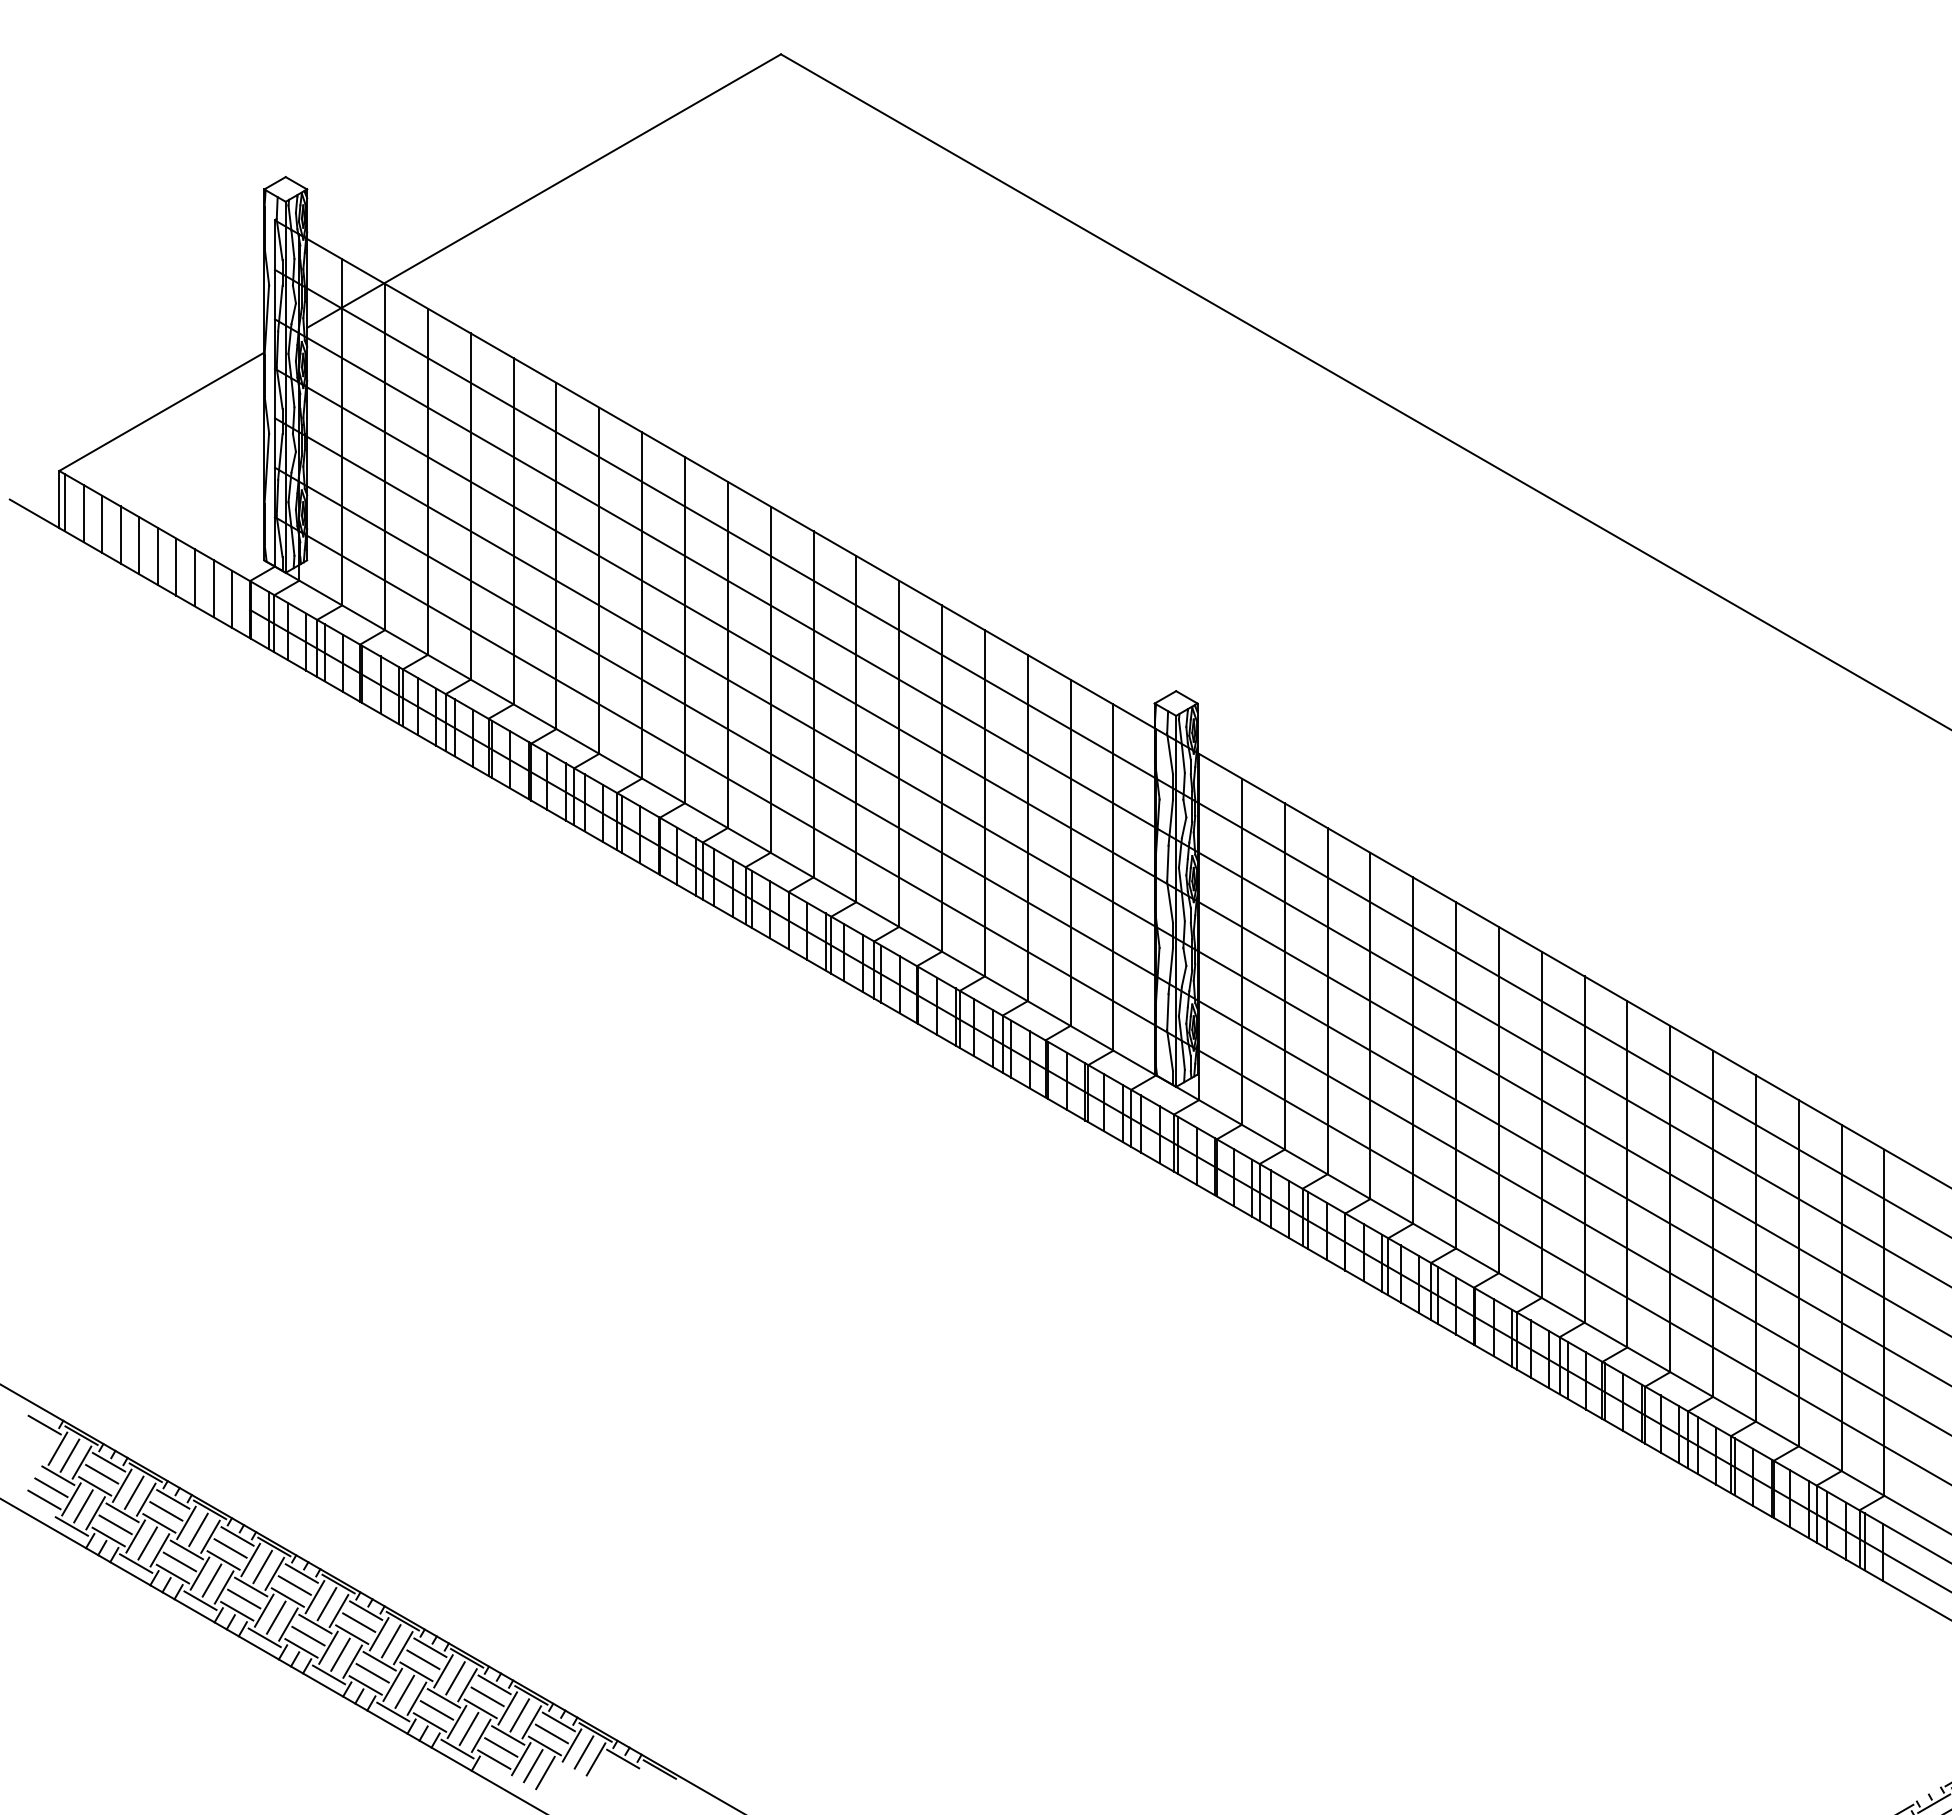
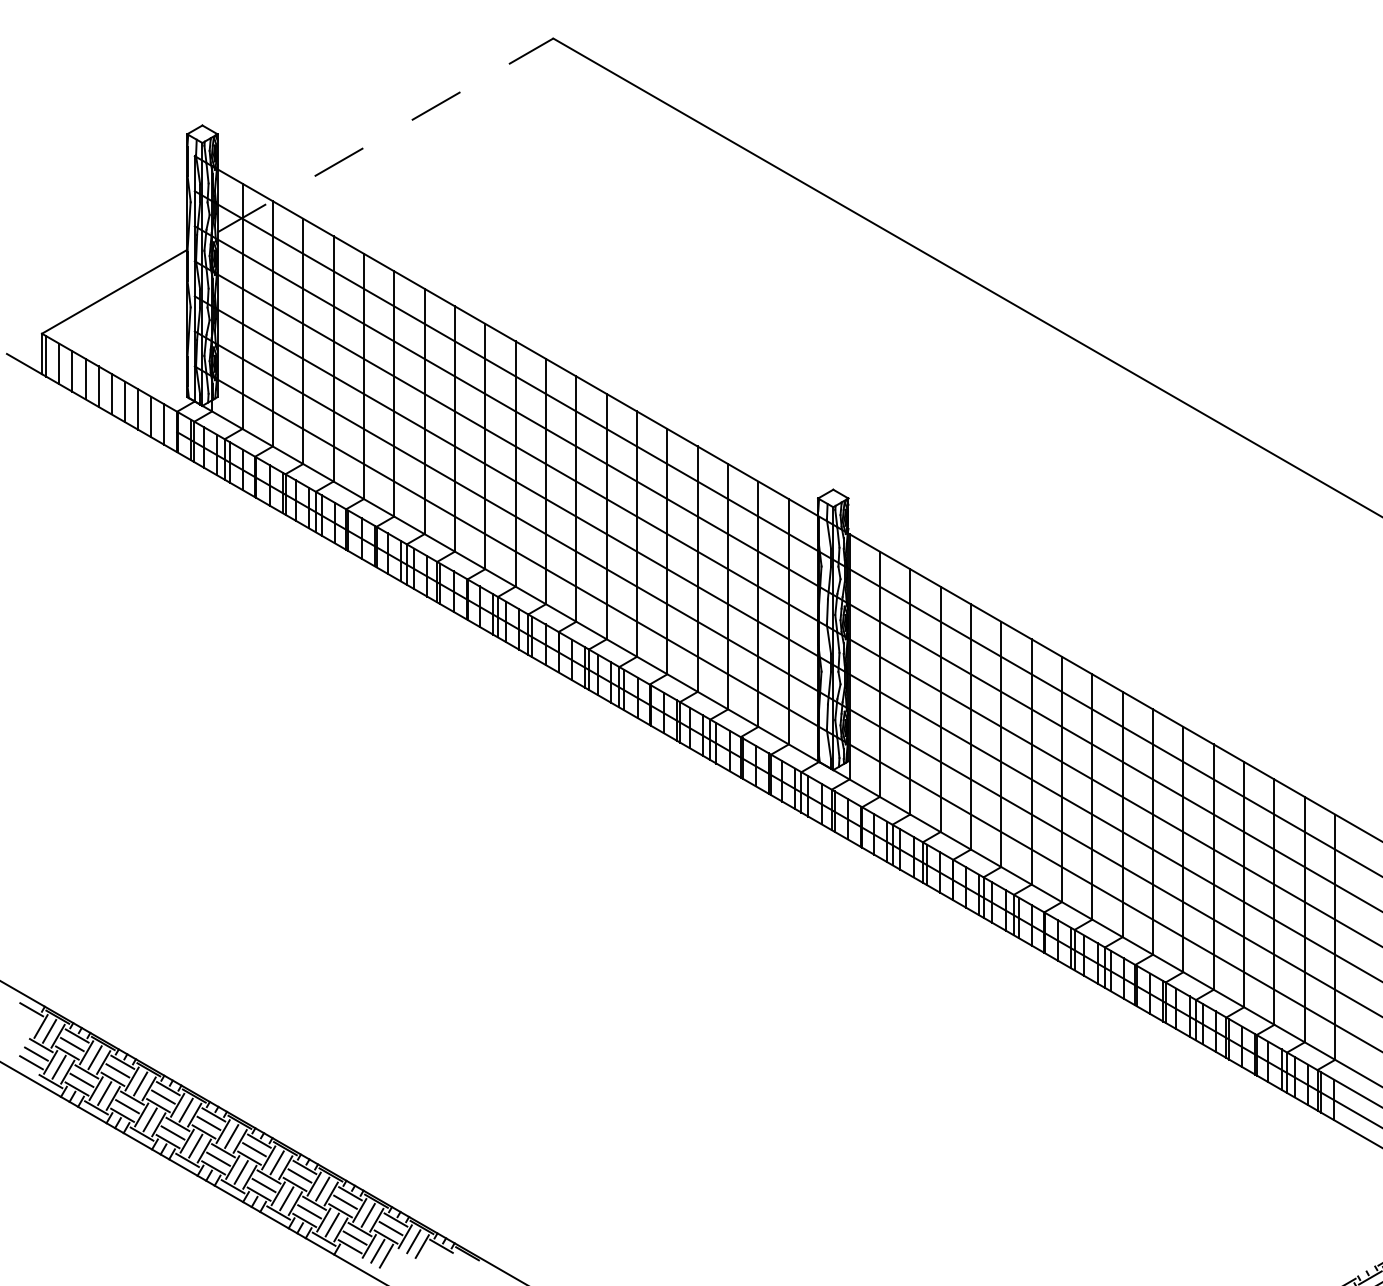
line: (544, 191) -> (385, 135), solid -> dashed

